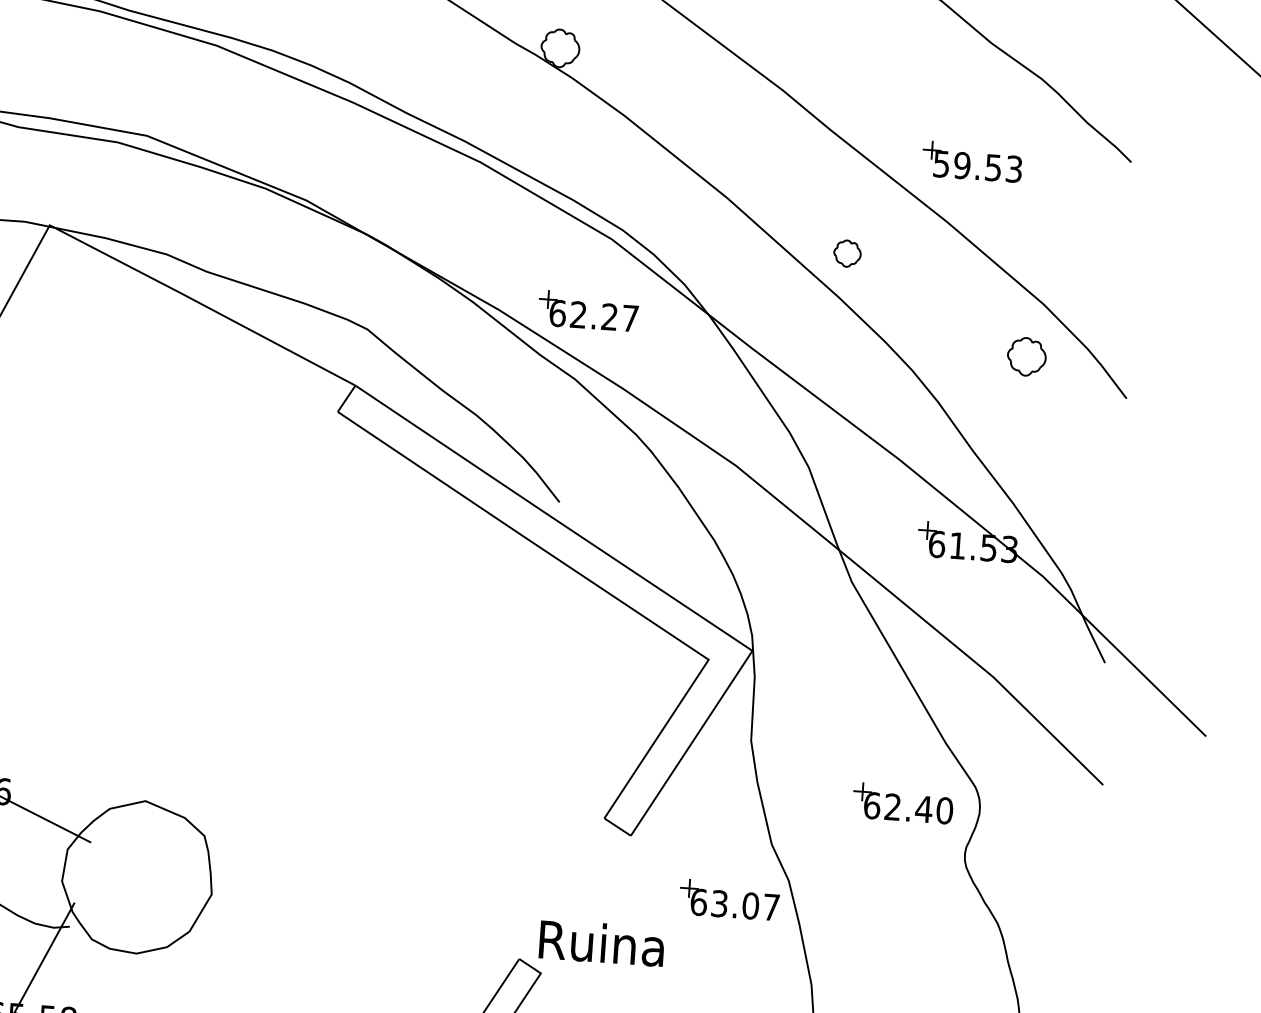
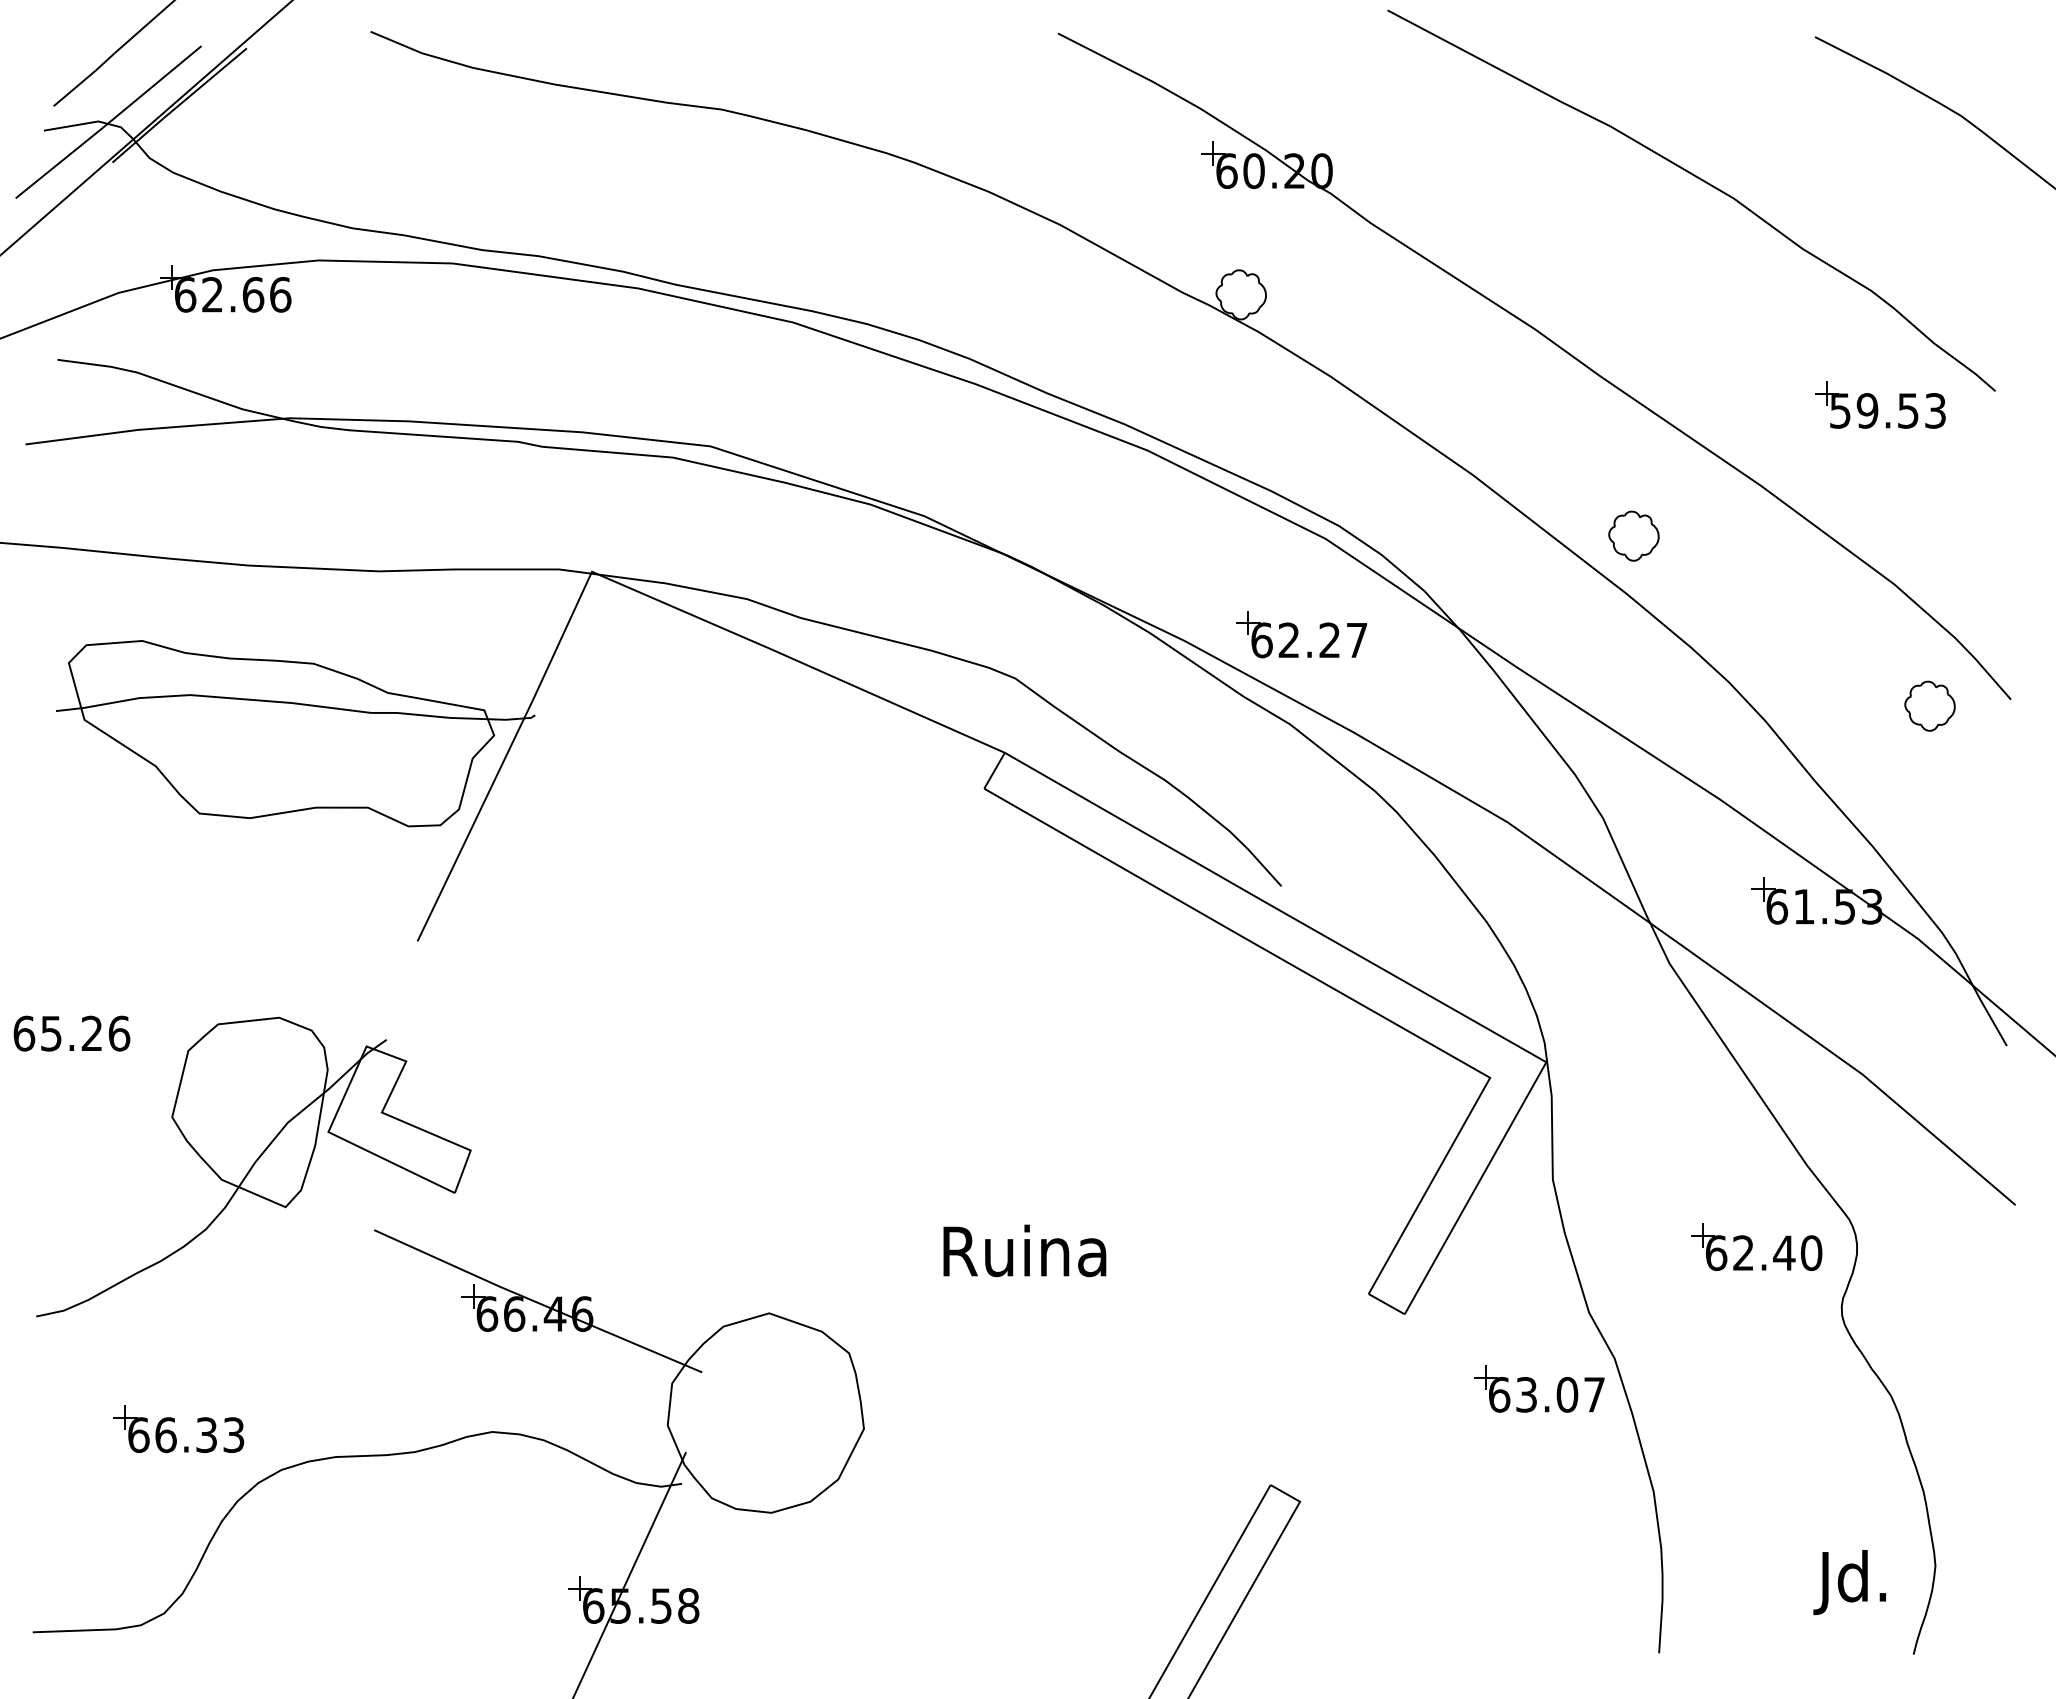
part: (972, 161) -> (1880, 404), moved
part: (847, 253) -> (1633, 535), size x1.43
part: (1026, 356) -> (1929, 705), moved
text: (601, 942) -> (1024, 1250), moved

